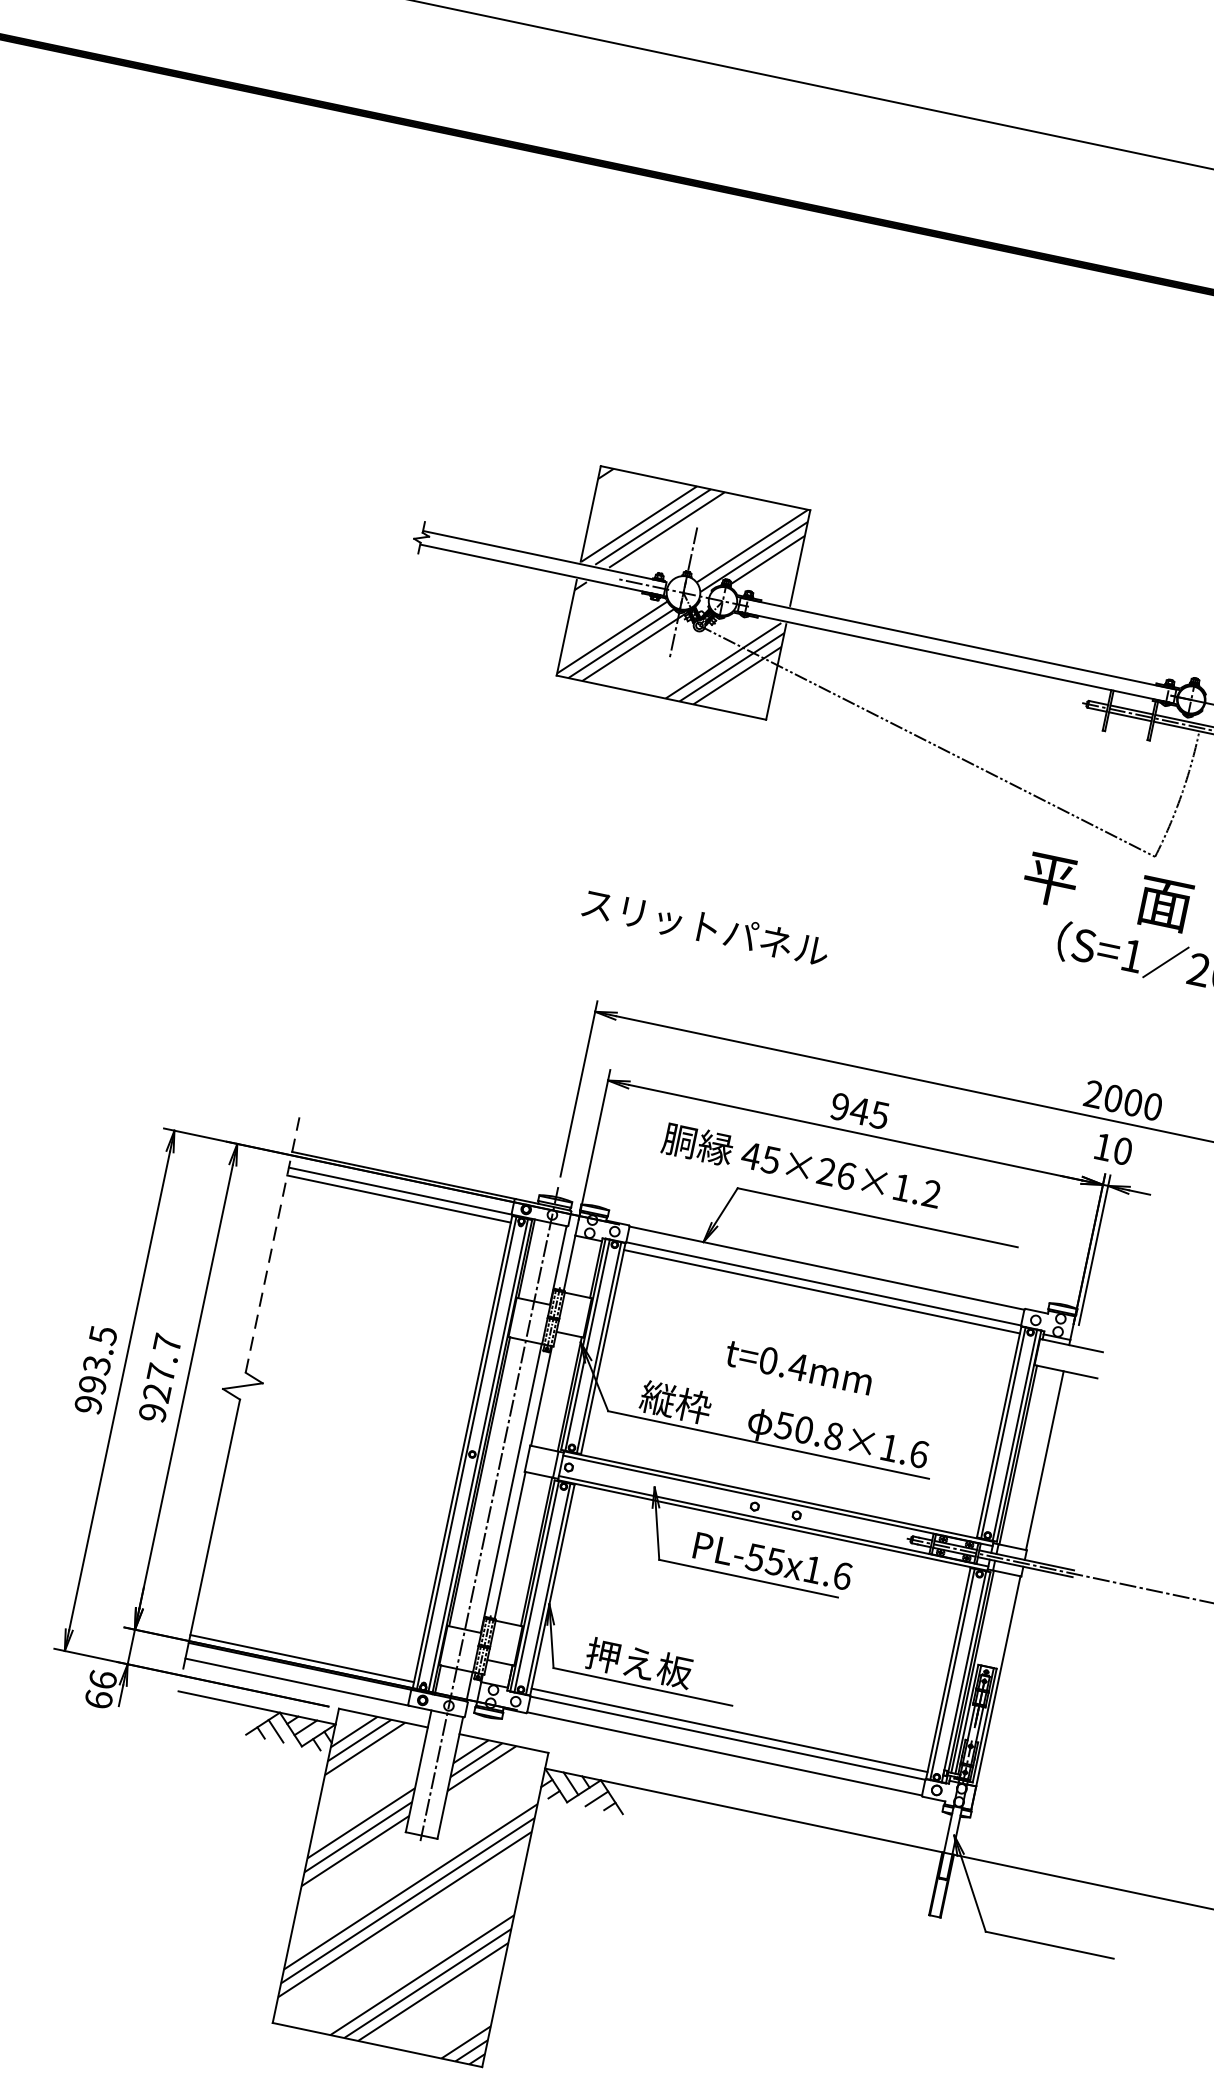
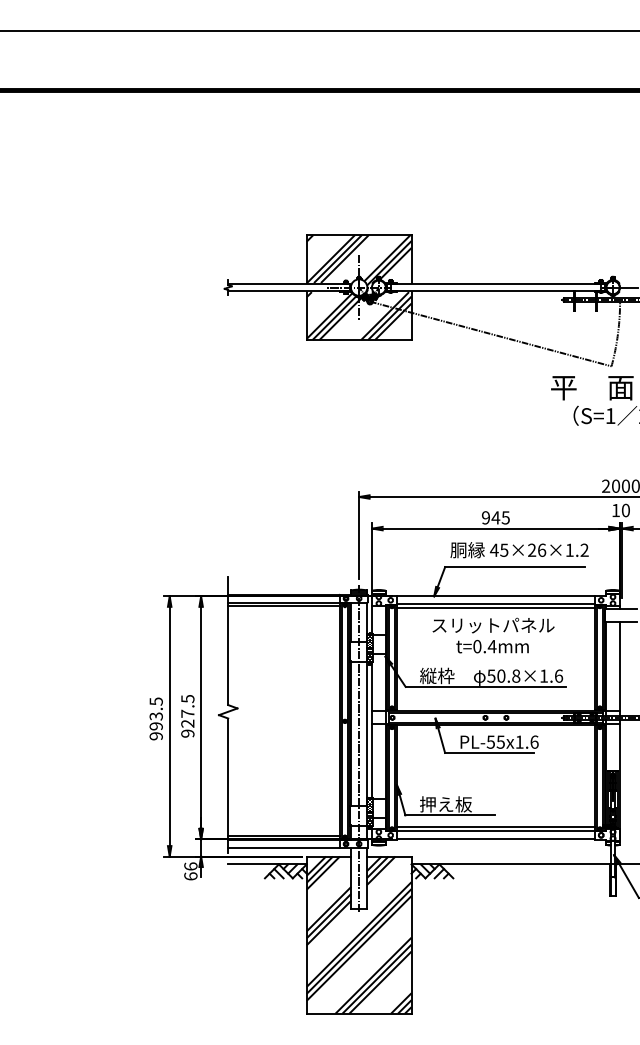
text: (705, 927) -> (493, 625), moved
text: (801, 1166) -> (519, 550), moved
line: (273, 1245) -> (228, 641), dashed -> solid
text: (167, 1342) -> (187, 698), 927.7 -> 927.5

